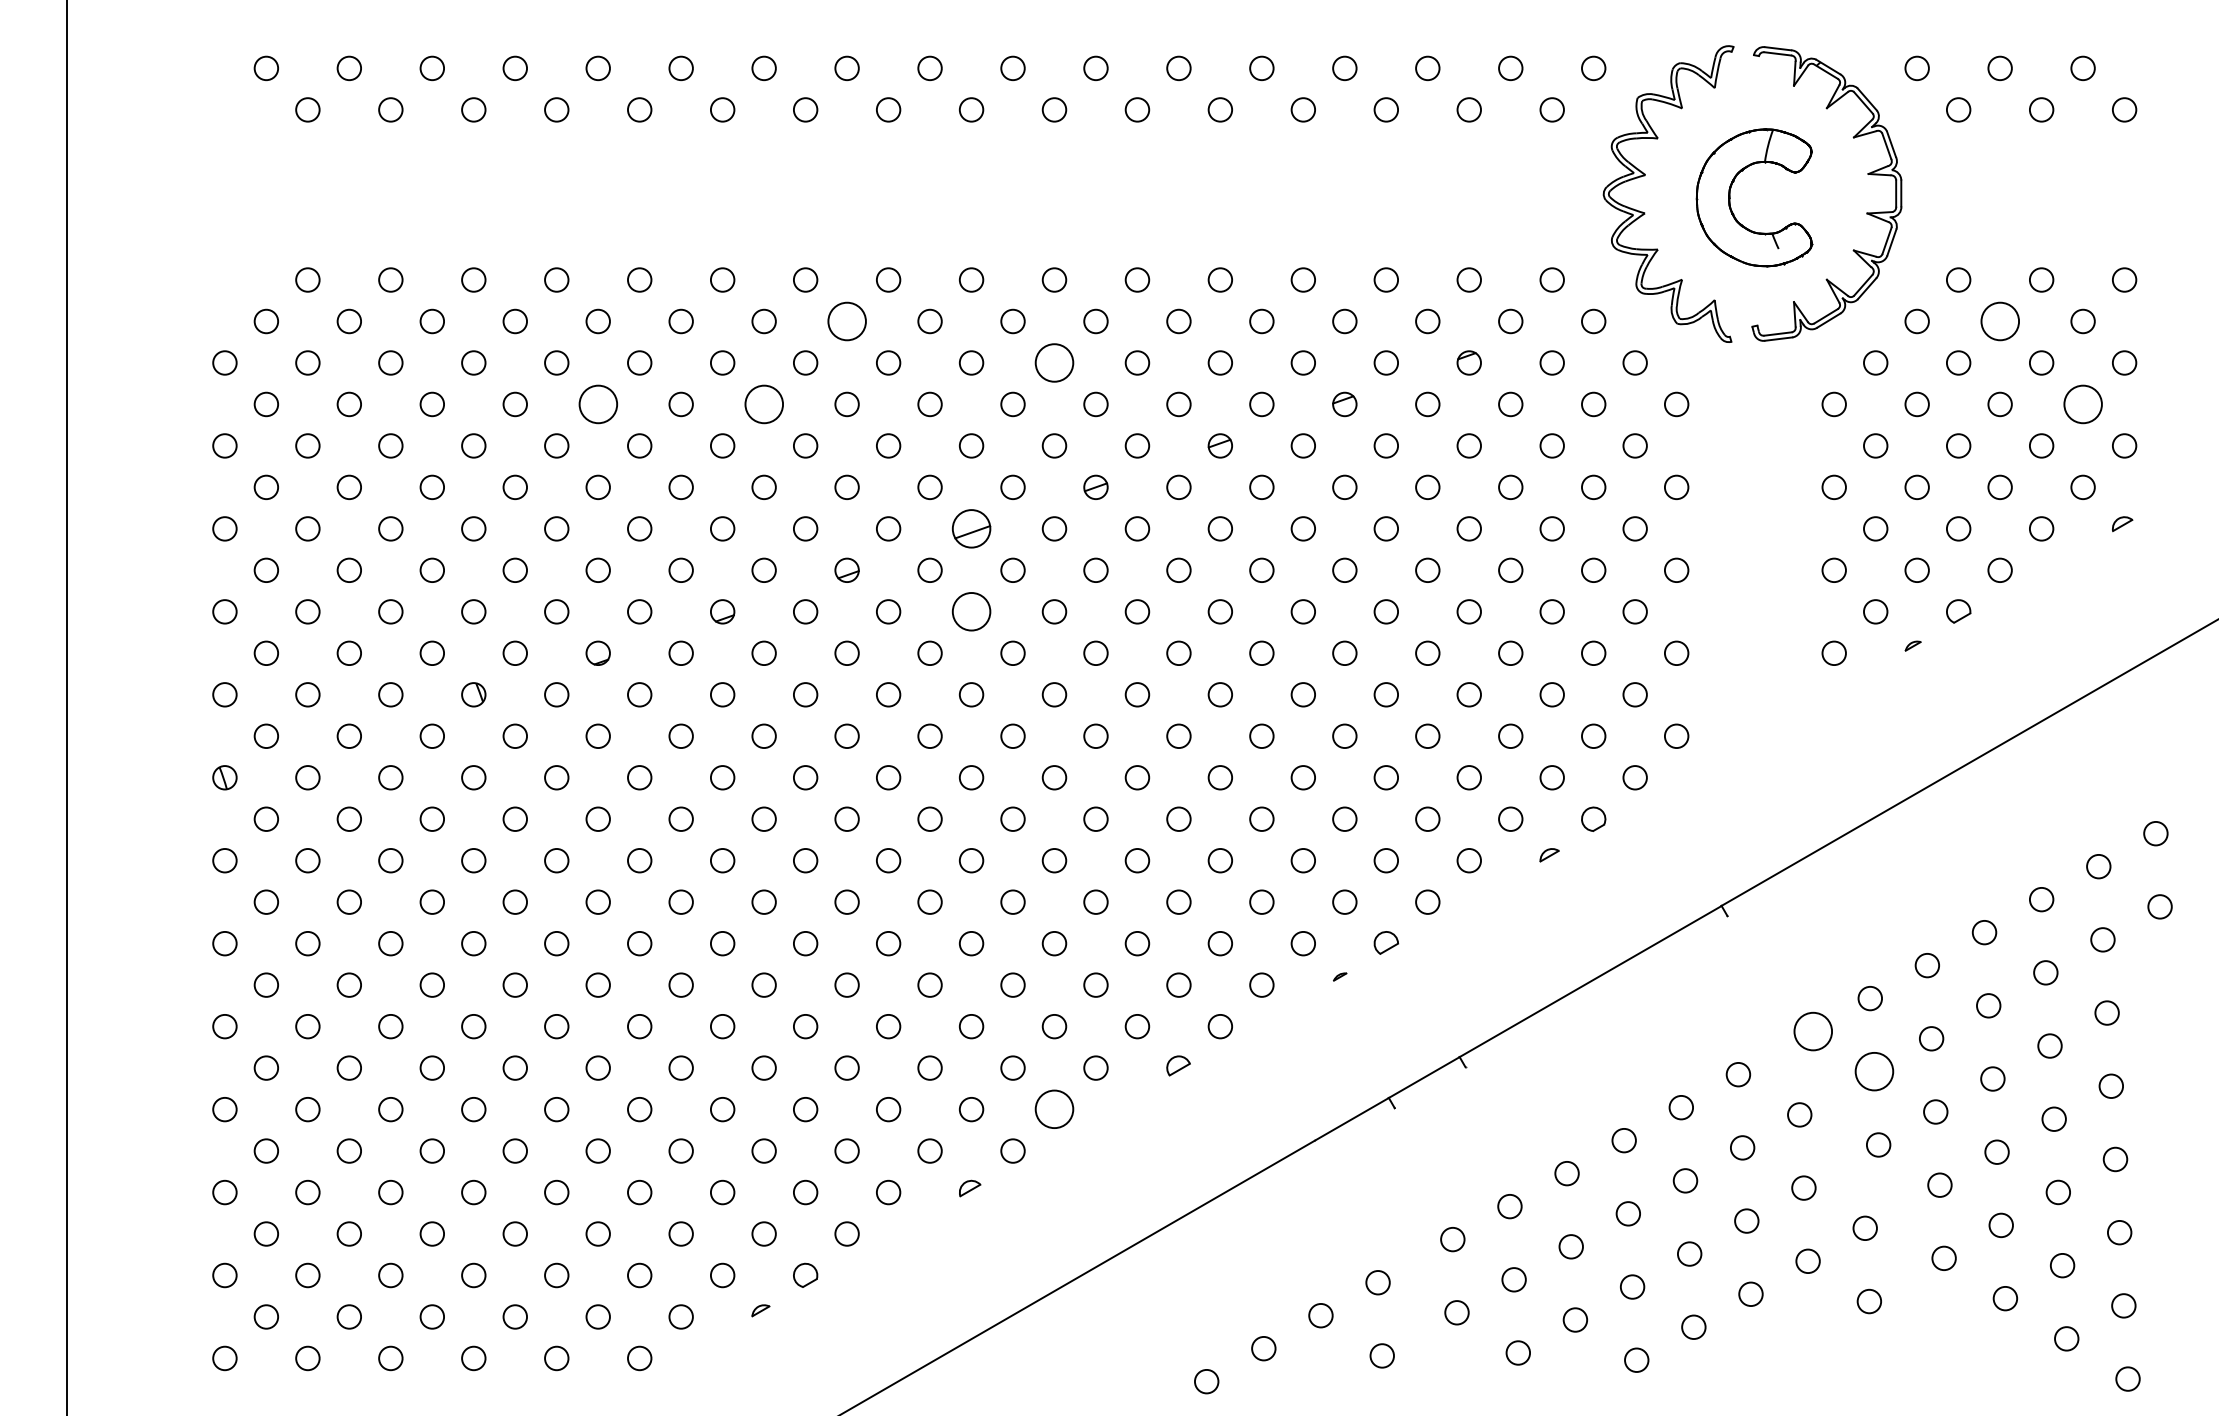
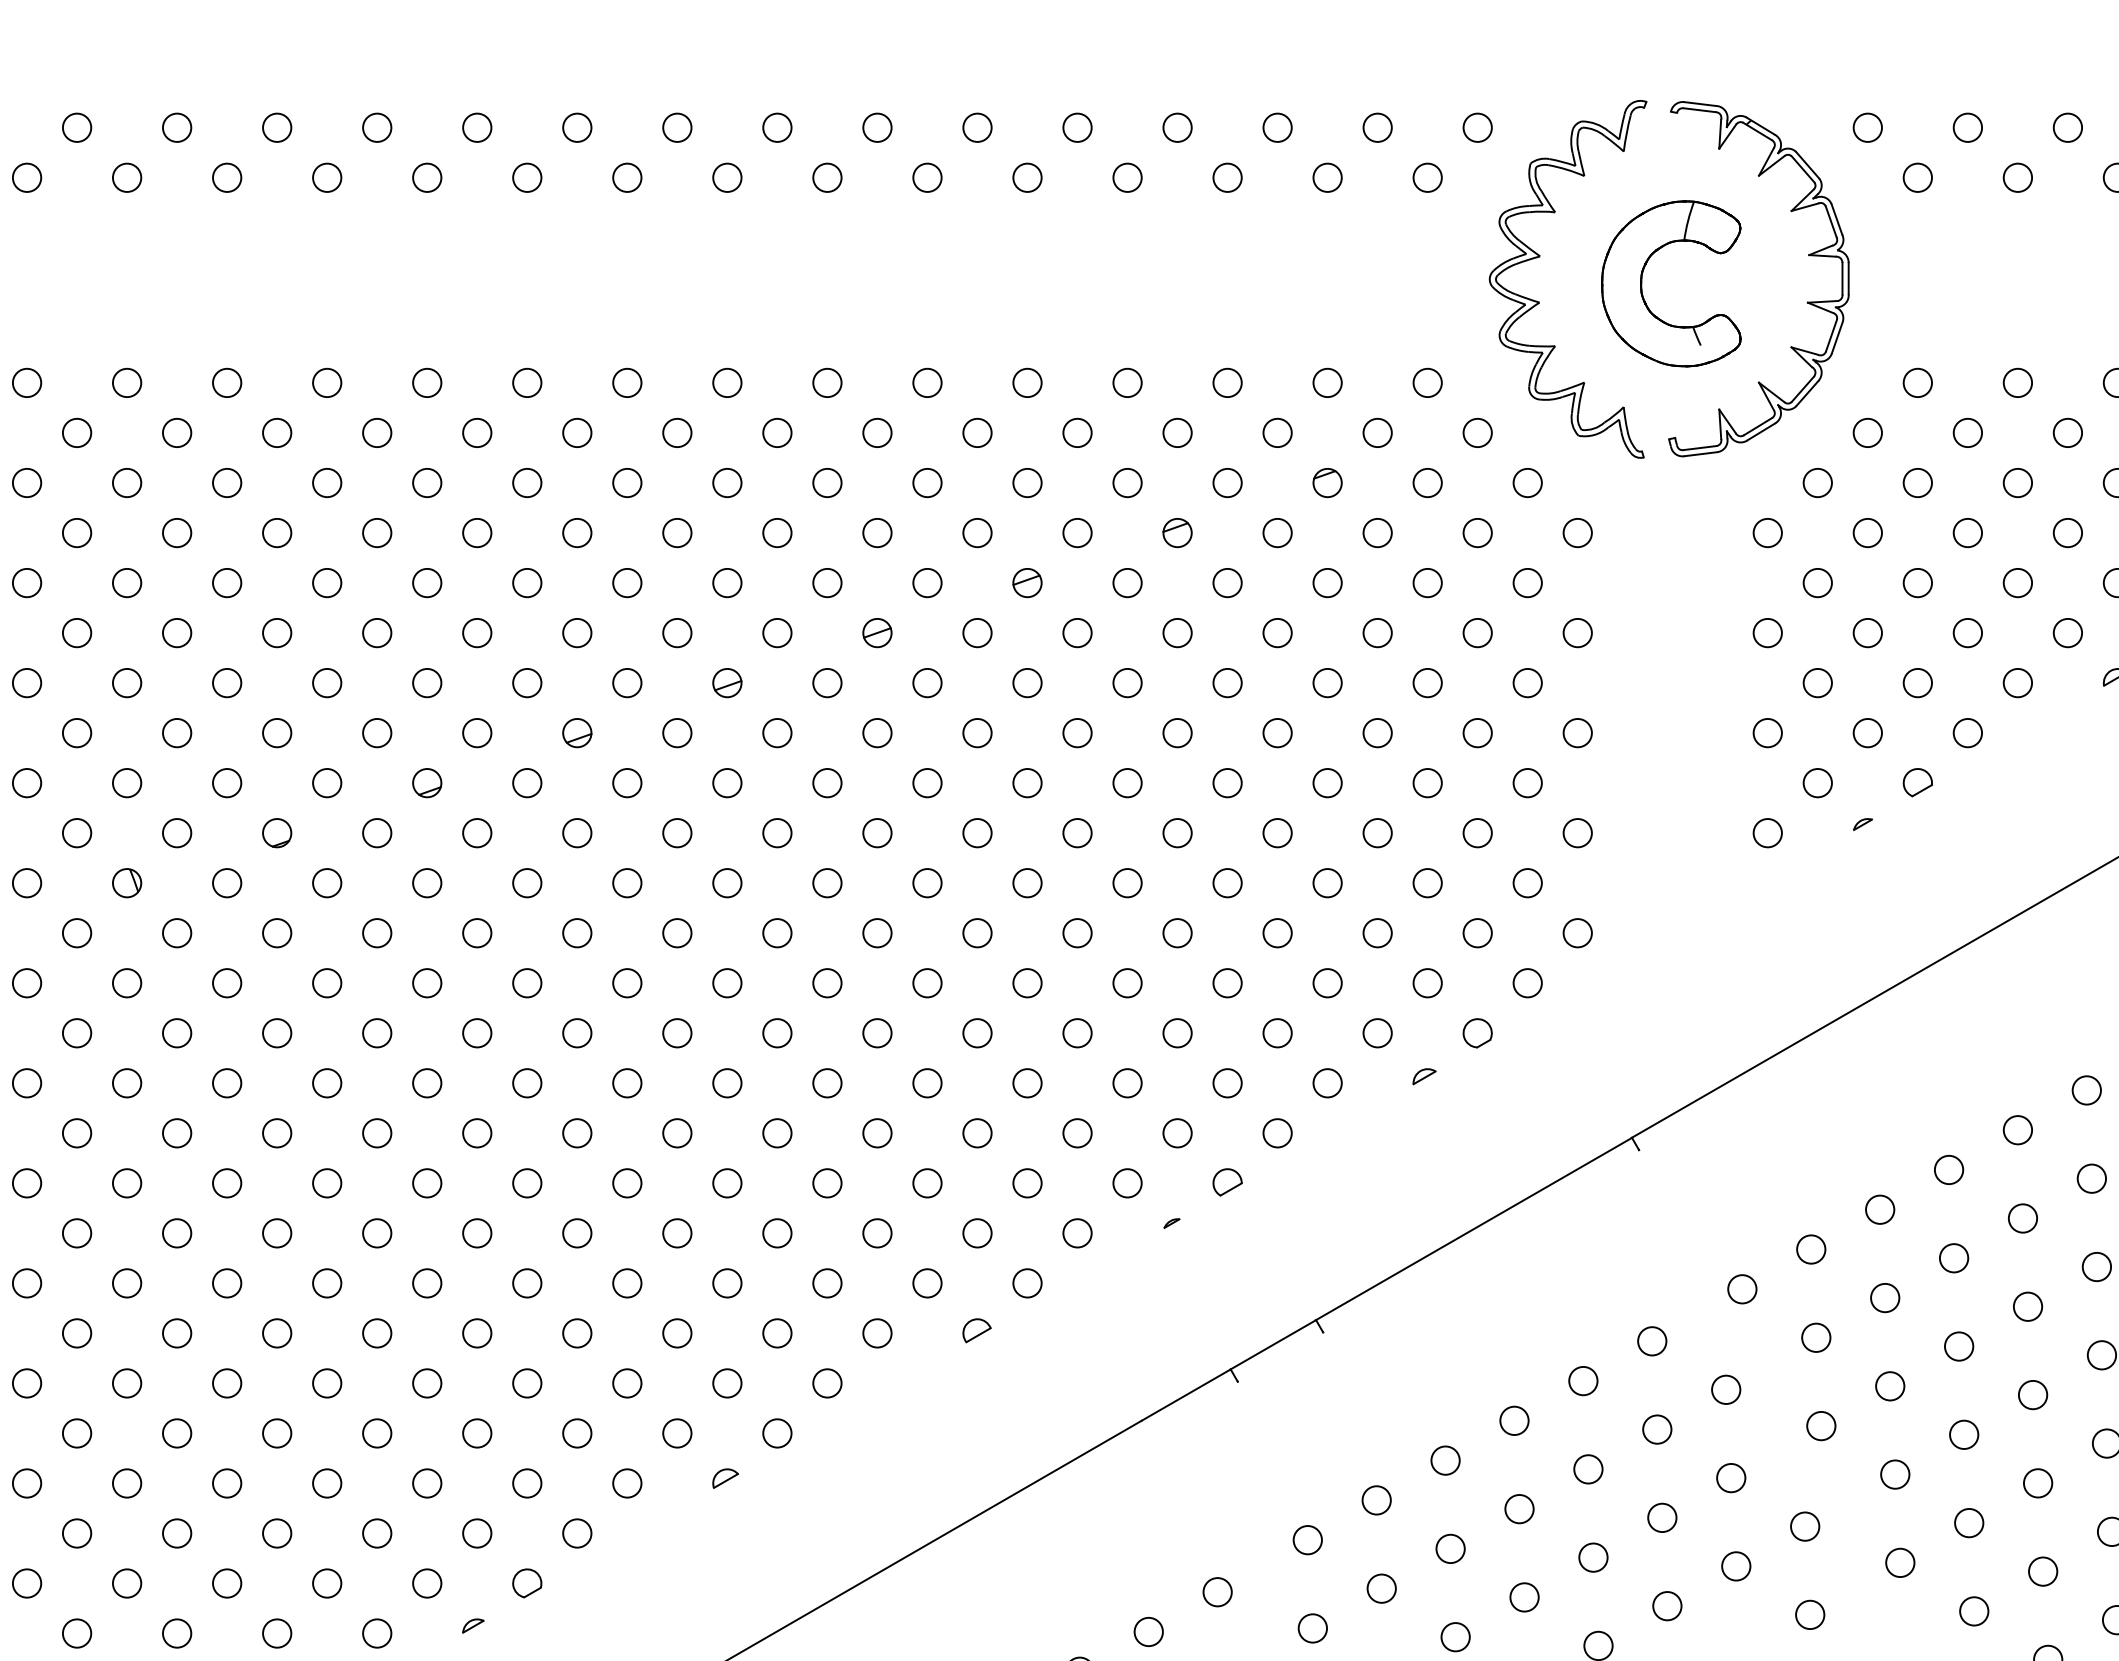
circle: (846, 321) -> (576, 432), size x0.62
circle: (1999, 321) -> (1967, 432), size x0.62
circle: (1054, 362) -> (827, 482), size x0.62
circle: (597, 404) -> (276, 533), size x0.62
circle: (763, 404) -> (476, 533), size x0.62
circle: (2082, 404) -> (2067, 533), size x0.62
part: (971, 528) -> (727, 682), size x0.62
circle: (971, 611) -> (727, 782), size x0.62
circle: (1812, 1031) -> (1741, 1289), size x0.62
circle: (1874, 1071) -> (1816, 1337), size x0.62
circle: (1054, 1109) -> (827, 1383), size x0.62

